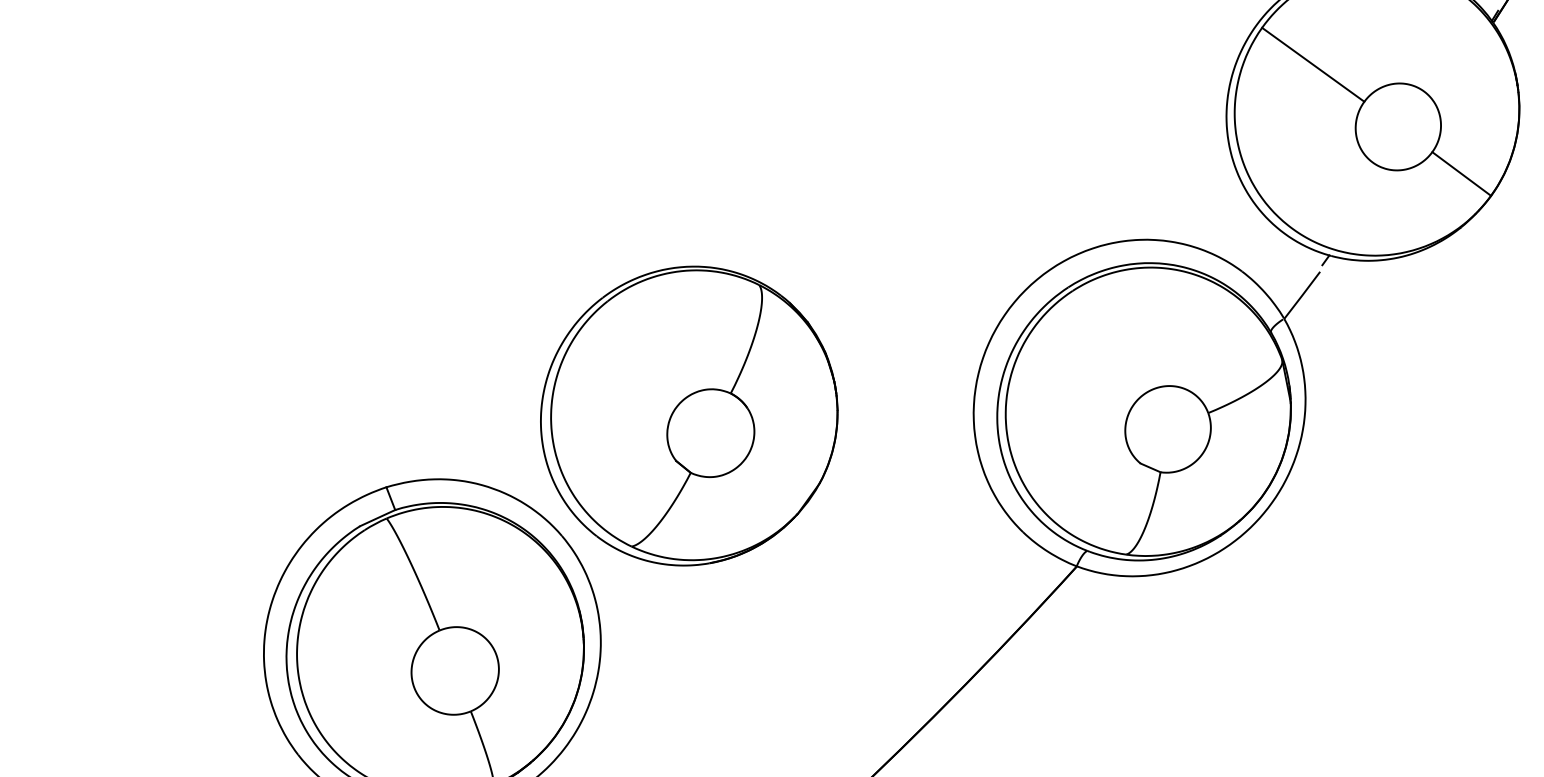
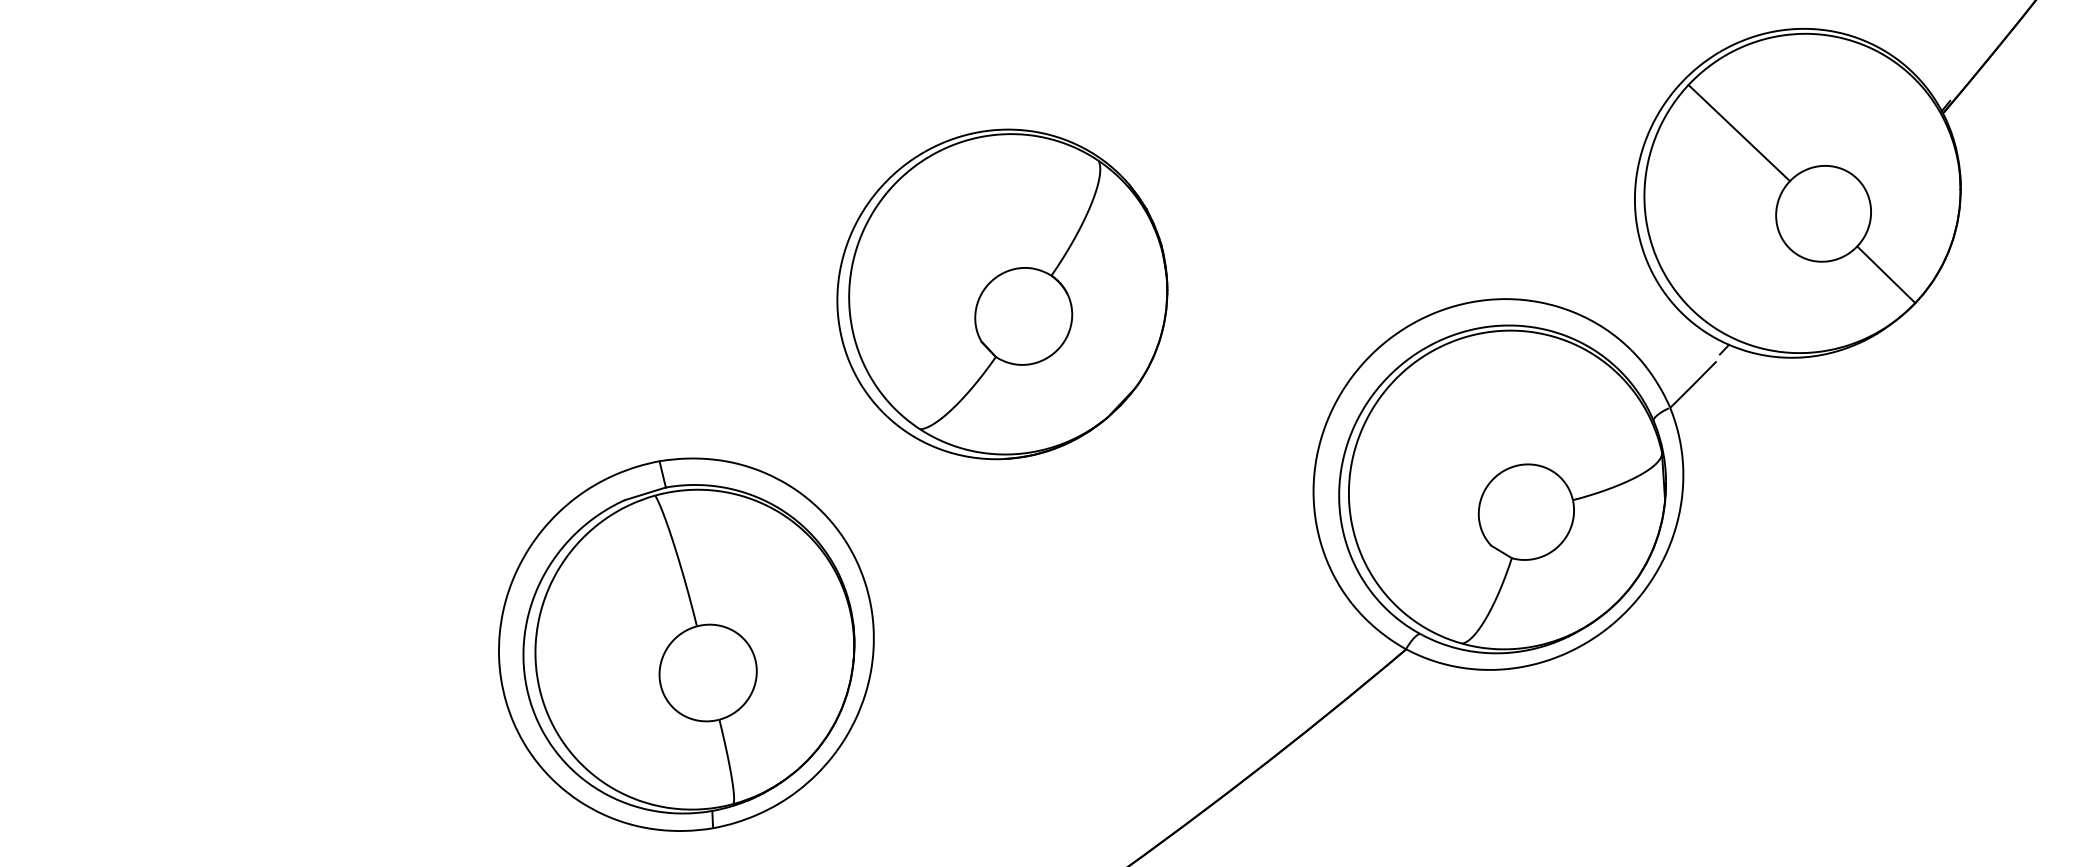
part: (689, 416) -> (1002, 294), moved

